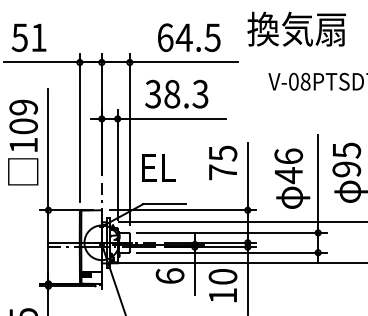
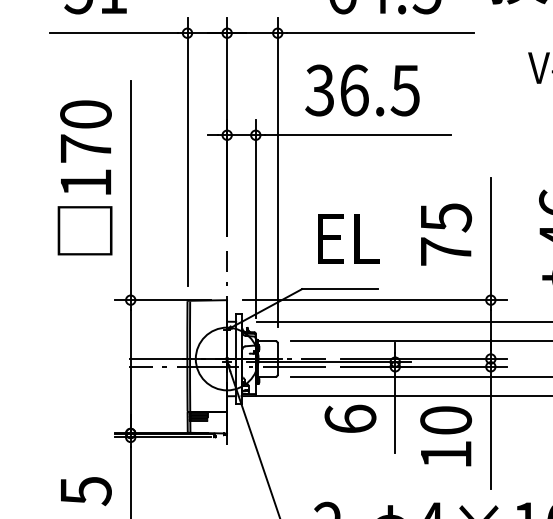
text: (186, 93) -> (380, 89), 38.3 -> 36.5
text: (23, 116) -> (85, 130), 109 -> 170
text: (223, 162) -> (446, 233), moved
text: (158, 167) -> (347, 237), moved

